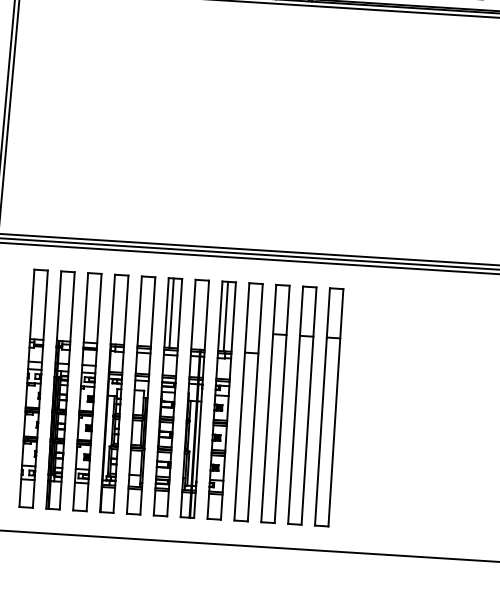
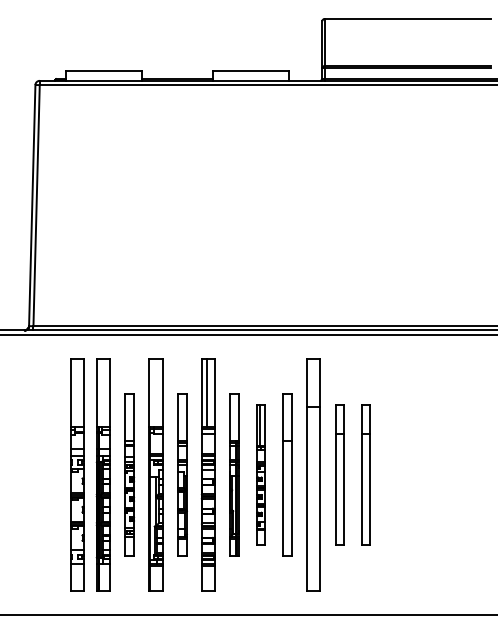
part: (87, 391) -> (129, 474), size x0.7
part: (141, 395) -> (182, 474), size x0.7
part: (194, 398) -> (234, 474), size x0.7
part: (221, 400) -> (260, 474), size x0.6
part: (248, 401) -> (287, 474), size x0.7
part: (301, 405) -> (339, 474), size x0.6
part: (329, 407) -> (366, 474), size x0.6

